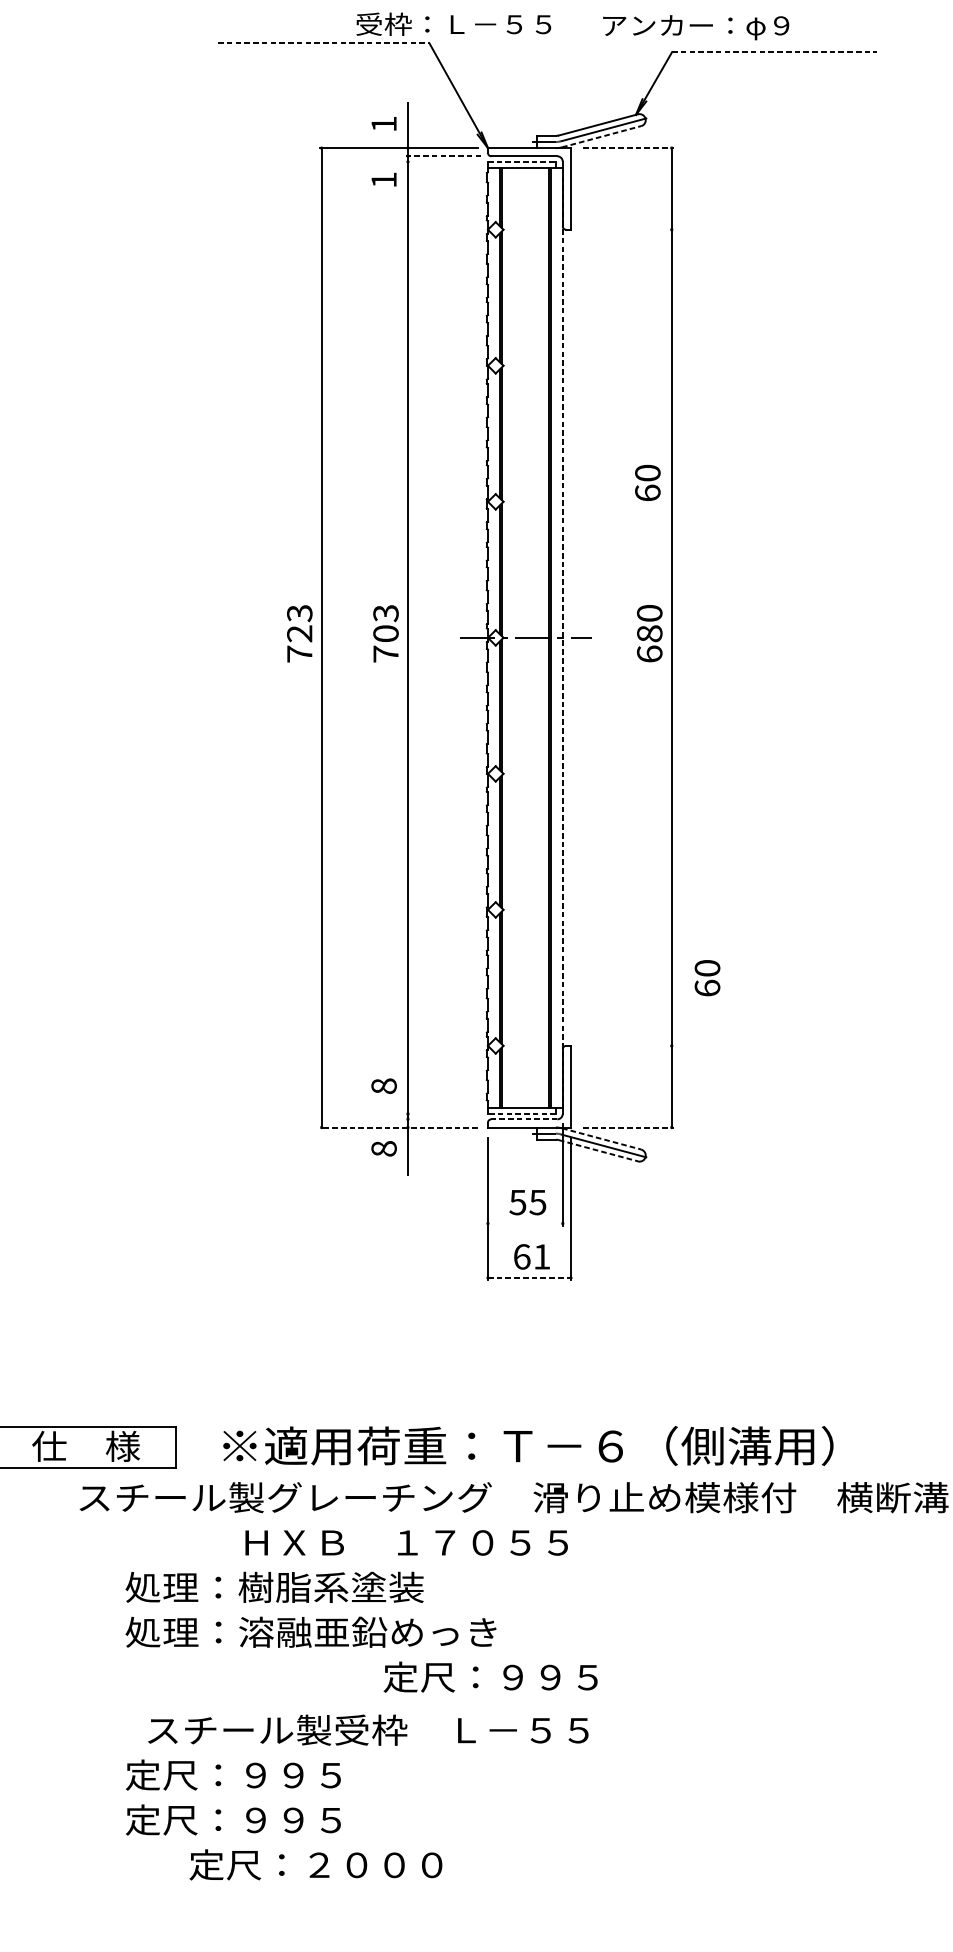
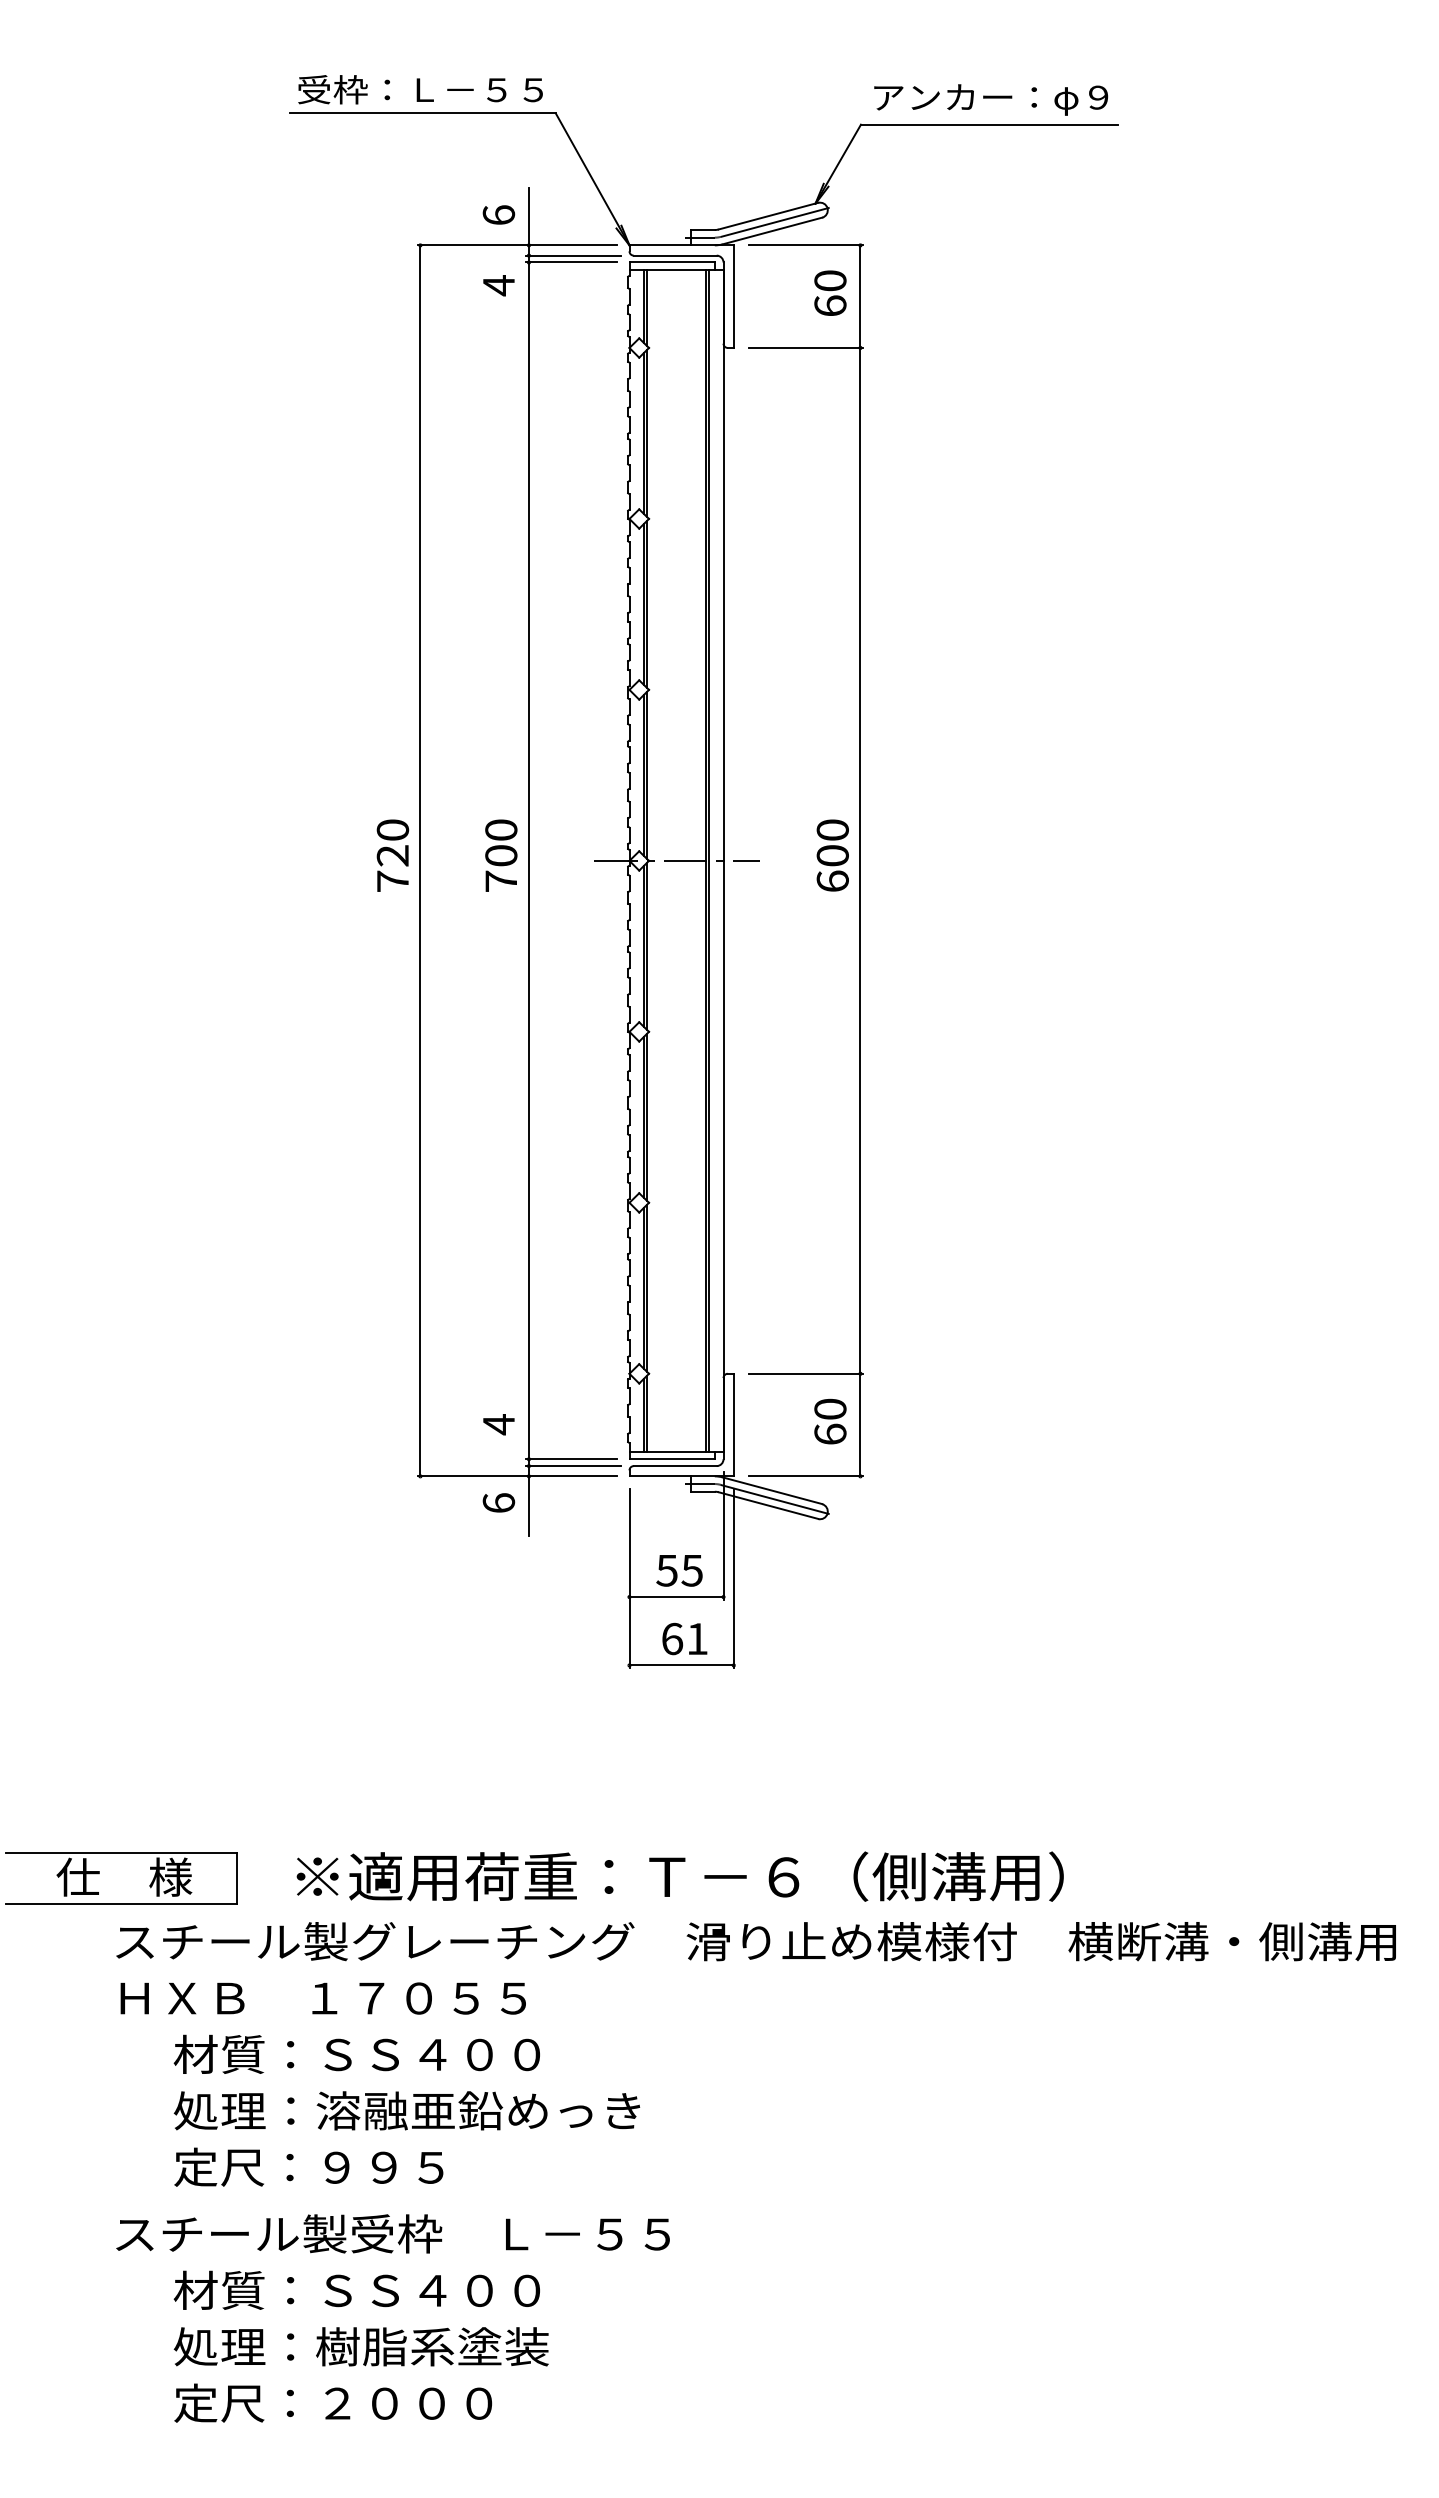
text: (453, 24) -> (420, 89), moved
text: (696, 27) -> (991, 99), moved
line: (324, 43) -> (423, 113), dashed -> solid
line: (774, 51) -> (989, 124), dashed -> solid
text: (383, 123) -> (498, 214), 1 -> 6
line: (601, 137) -> (772, 231), dashed -> solid
line: (628, 148) -> (806, 245), dashed -> solid
line: (443, 156) -> (573, 255), dashed -> solid
line: (441, 161) -> (571, 262), added
line: (522, 161) -> (672, 262), dashed -> solid
text: (383, 180) -> (498, 285), 1 -> 4
line: (628, 229) -> (806, 347), added
text: (647, 482) -> (830, 292), moved
text: (299, 613) -> (392, 830), 723 -> 720
text: (386, 613) -> (501, 830), 703 -> 700
text: (649, 633) -> (832, 855), 680 -> 600
line: (562, 637) -> (723, 860), dashed -> solid
text: (707, 978) -> (830, 1421), moved
line: (628, 1045) -> (806, 1373), added
text: (383, 1086) -> (498, 1424), 8 -> 4
line: (441, 1114) -> (571, 1459), added
line: (522, 1114) -> (672, 1459), dashed -> solid
line: (443, 1119) -> (573, 1466), added
line: (523, 1119) -> (674, 1466), dashed -> solid
line: (398, 1127) -> (516, 1476), dashed -> solid
line: (628, 1127) -> (806, 1476), dashed -> solid
line: (601, 1138) -> (772, 1490), dashed -> solid
text: (383, 1148) -> (498, 1502), 8 -> 6
line: (598, 1150) -> (768, 1505), dashed -> solid
line: (525, 1223) -> (676, 1597), added
line: (530, 1277) -> (682, 1665), dashed -> solid
text: (406, 1542) -> (322, 1998), moved
text: (273, 1587) -> (360, 2054), 処理：樹脂系塗装 -> 材質：ＳＳ４００
text: (490, 1676) -> (308, 2166), moved
text: (367, 1729) -> (392, 2233), moved
text: (270, 1774) -> (356, 2289), 定尺：９９５ -> 材質：ＳＳ４００
text: (273, 1819) -> (360, 2346), 定尺：９９５ -> 処理：樹脂系塗装
text: (316, 1864) -> (333, 2402), moved

